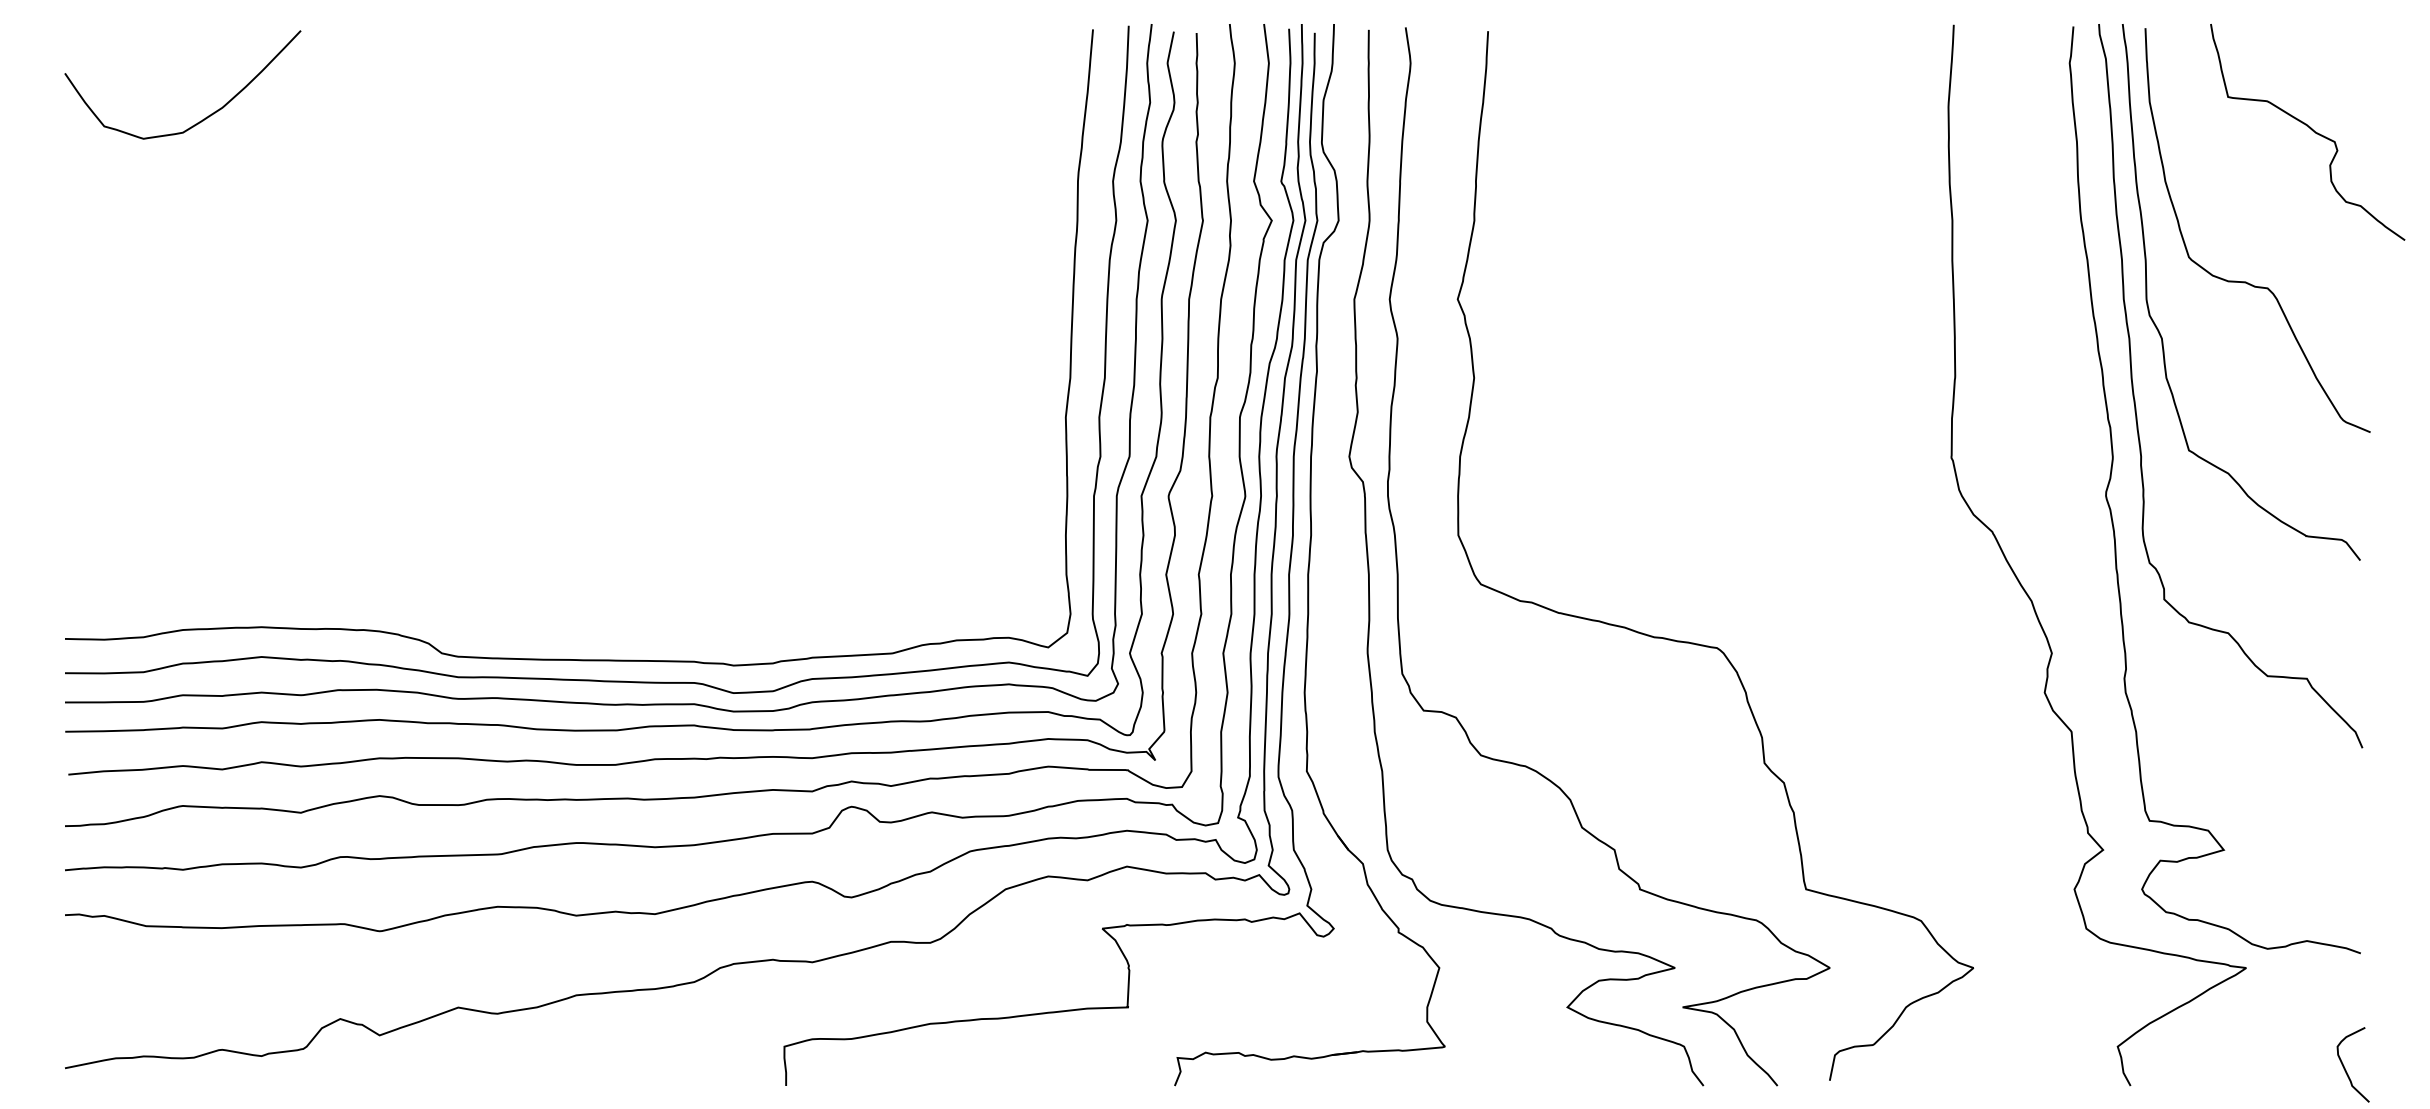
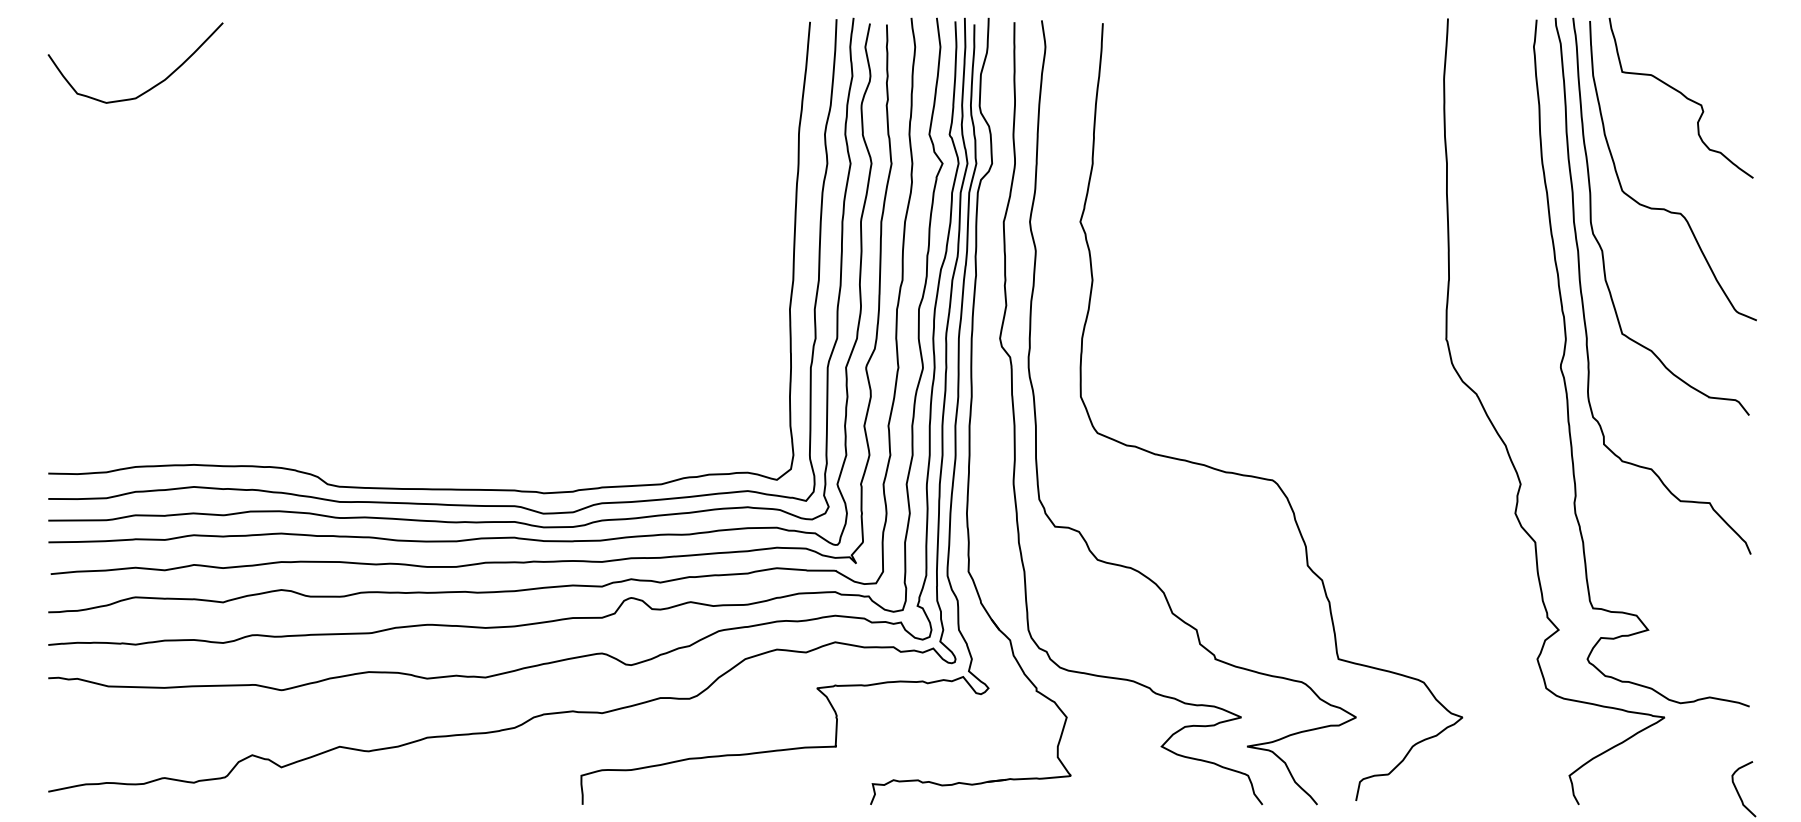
curve: (2309, 128) -> (1682, 95), moved

